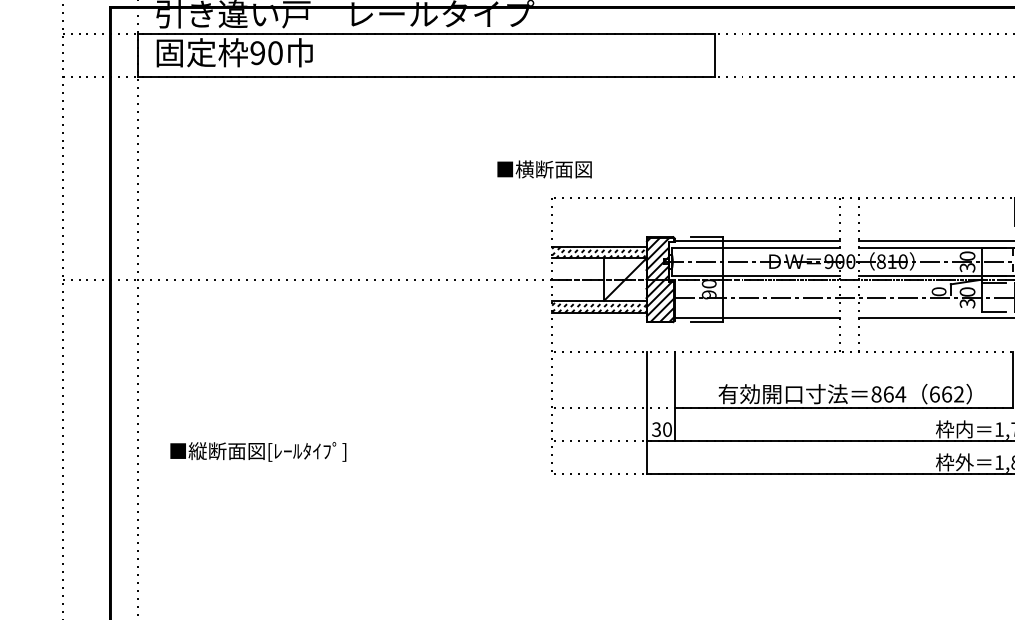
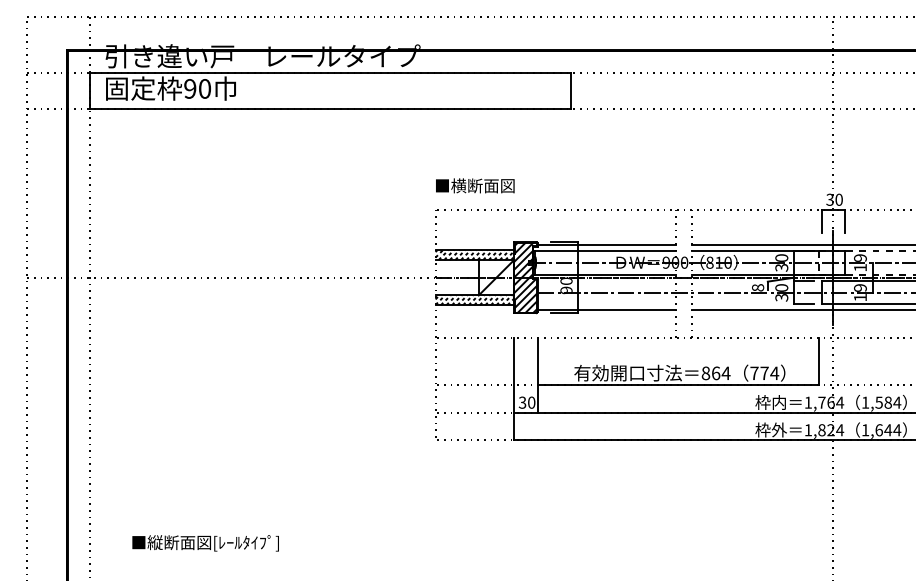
text: (544, 169) -> (475, 185), moved
text: (938, 291) -> (757, 287), 0 -> 8
text: (946, 394) -> (764, 373), 662 -> 774
text: (258, 452) -> (205, 543), moved

